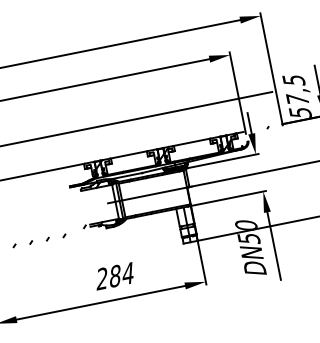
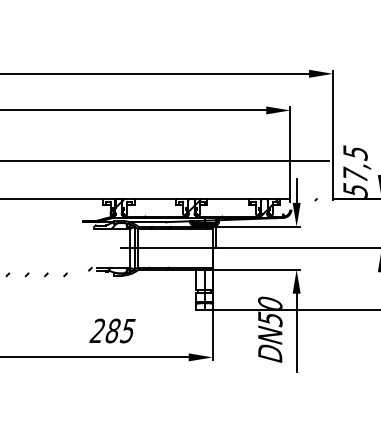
text: (127, 274) -> (127, 331), 284 -> 285

